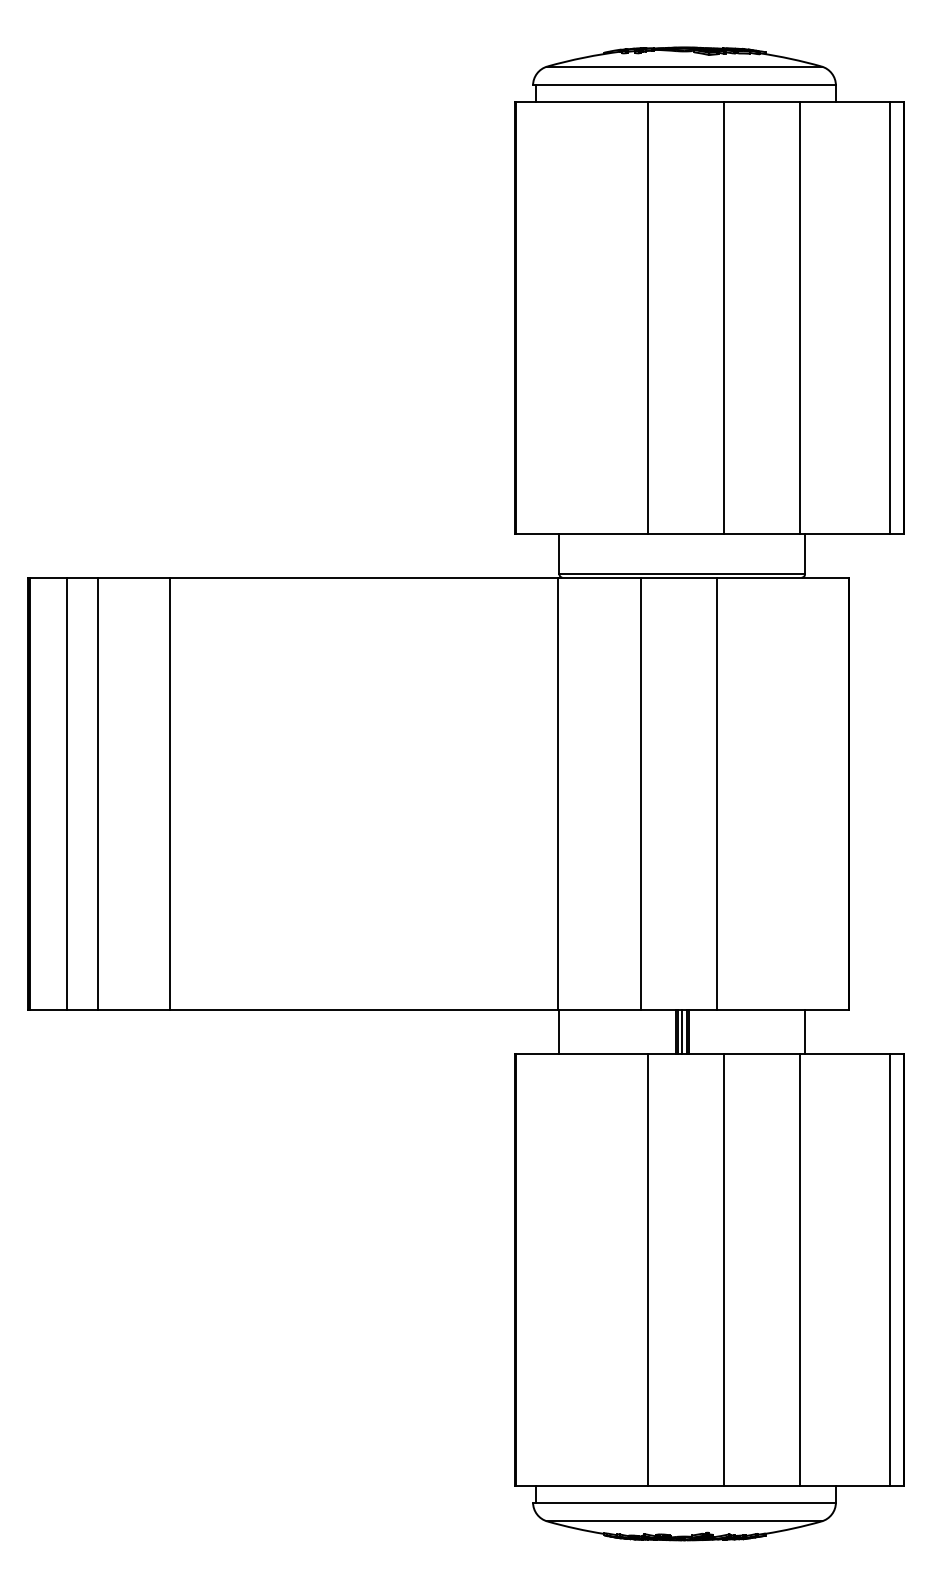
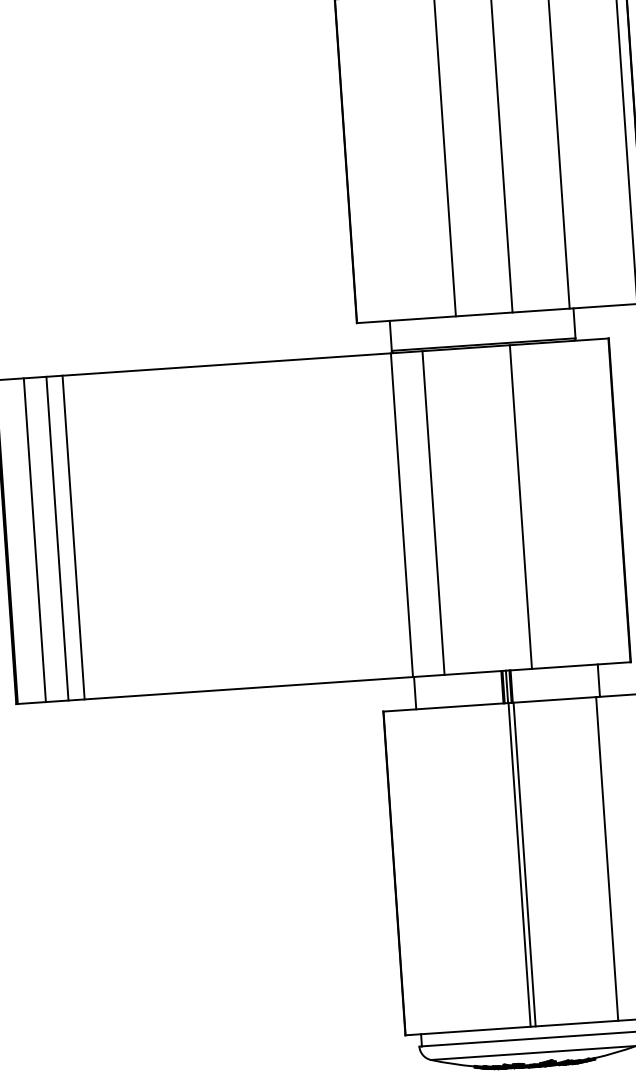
line: (170, 793) -> (73, 537), moved
line: (641, 793) -> (433, 512), moved
line: (647, 1269) -> (519, 864), moved
line: (723, 1269) -> (524, 864), moved

